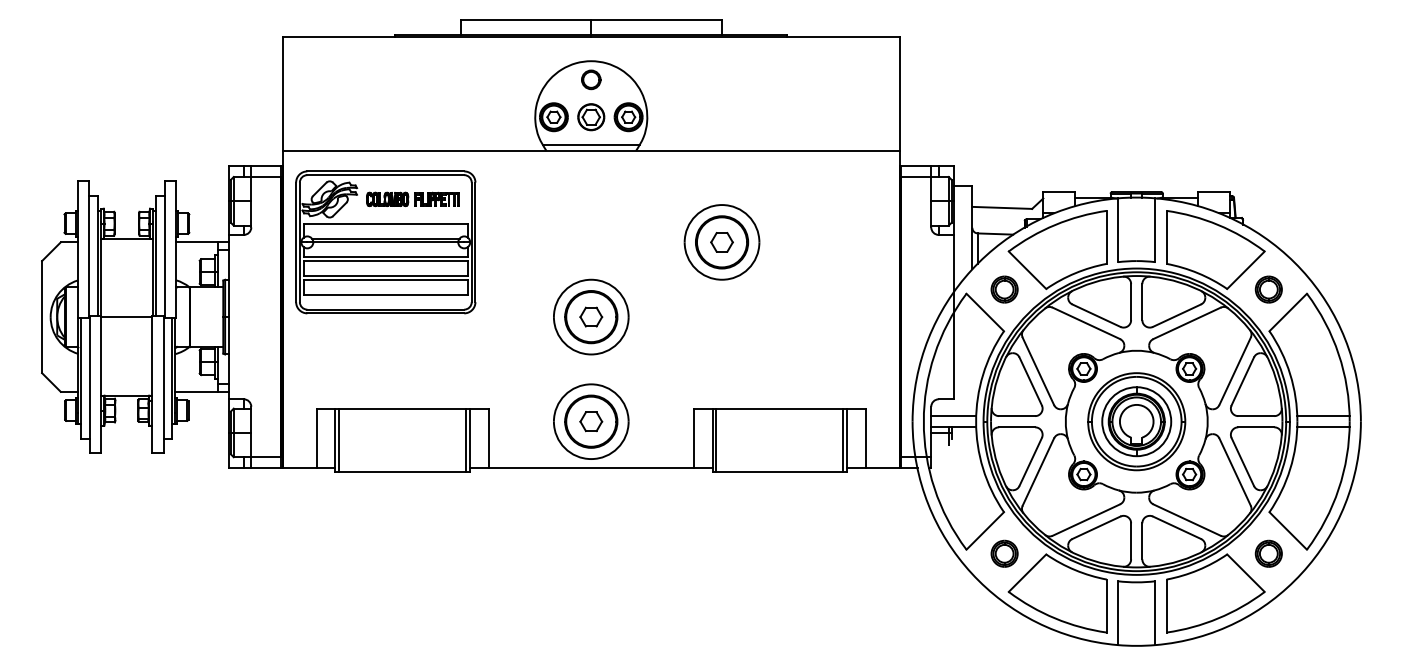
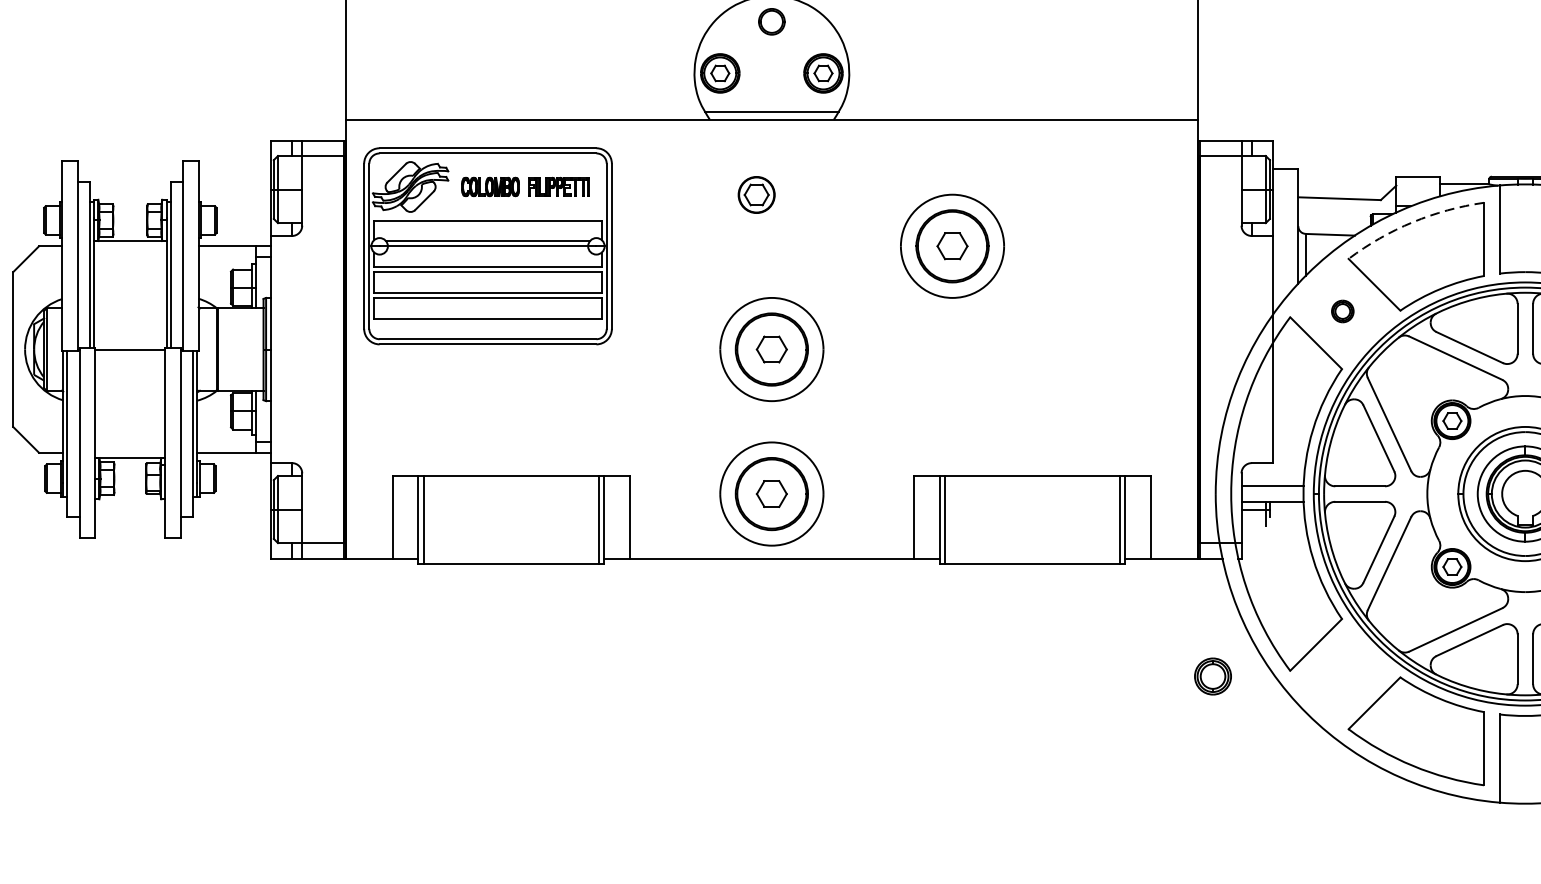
part: (591, 117) -> (756, 195), moved
arc: (1055, 224) -> (1413, 221), solid -> dashed
part: (1004, 289) -> (1342, 311), size x0.6
part: (1004, 553) -> (1212, 676), moved

